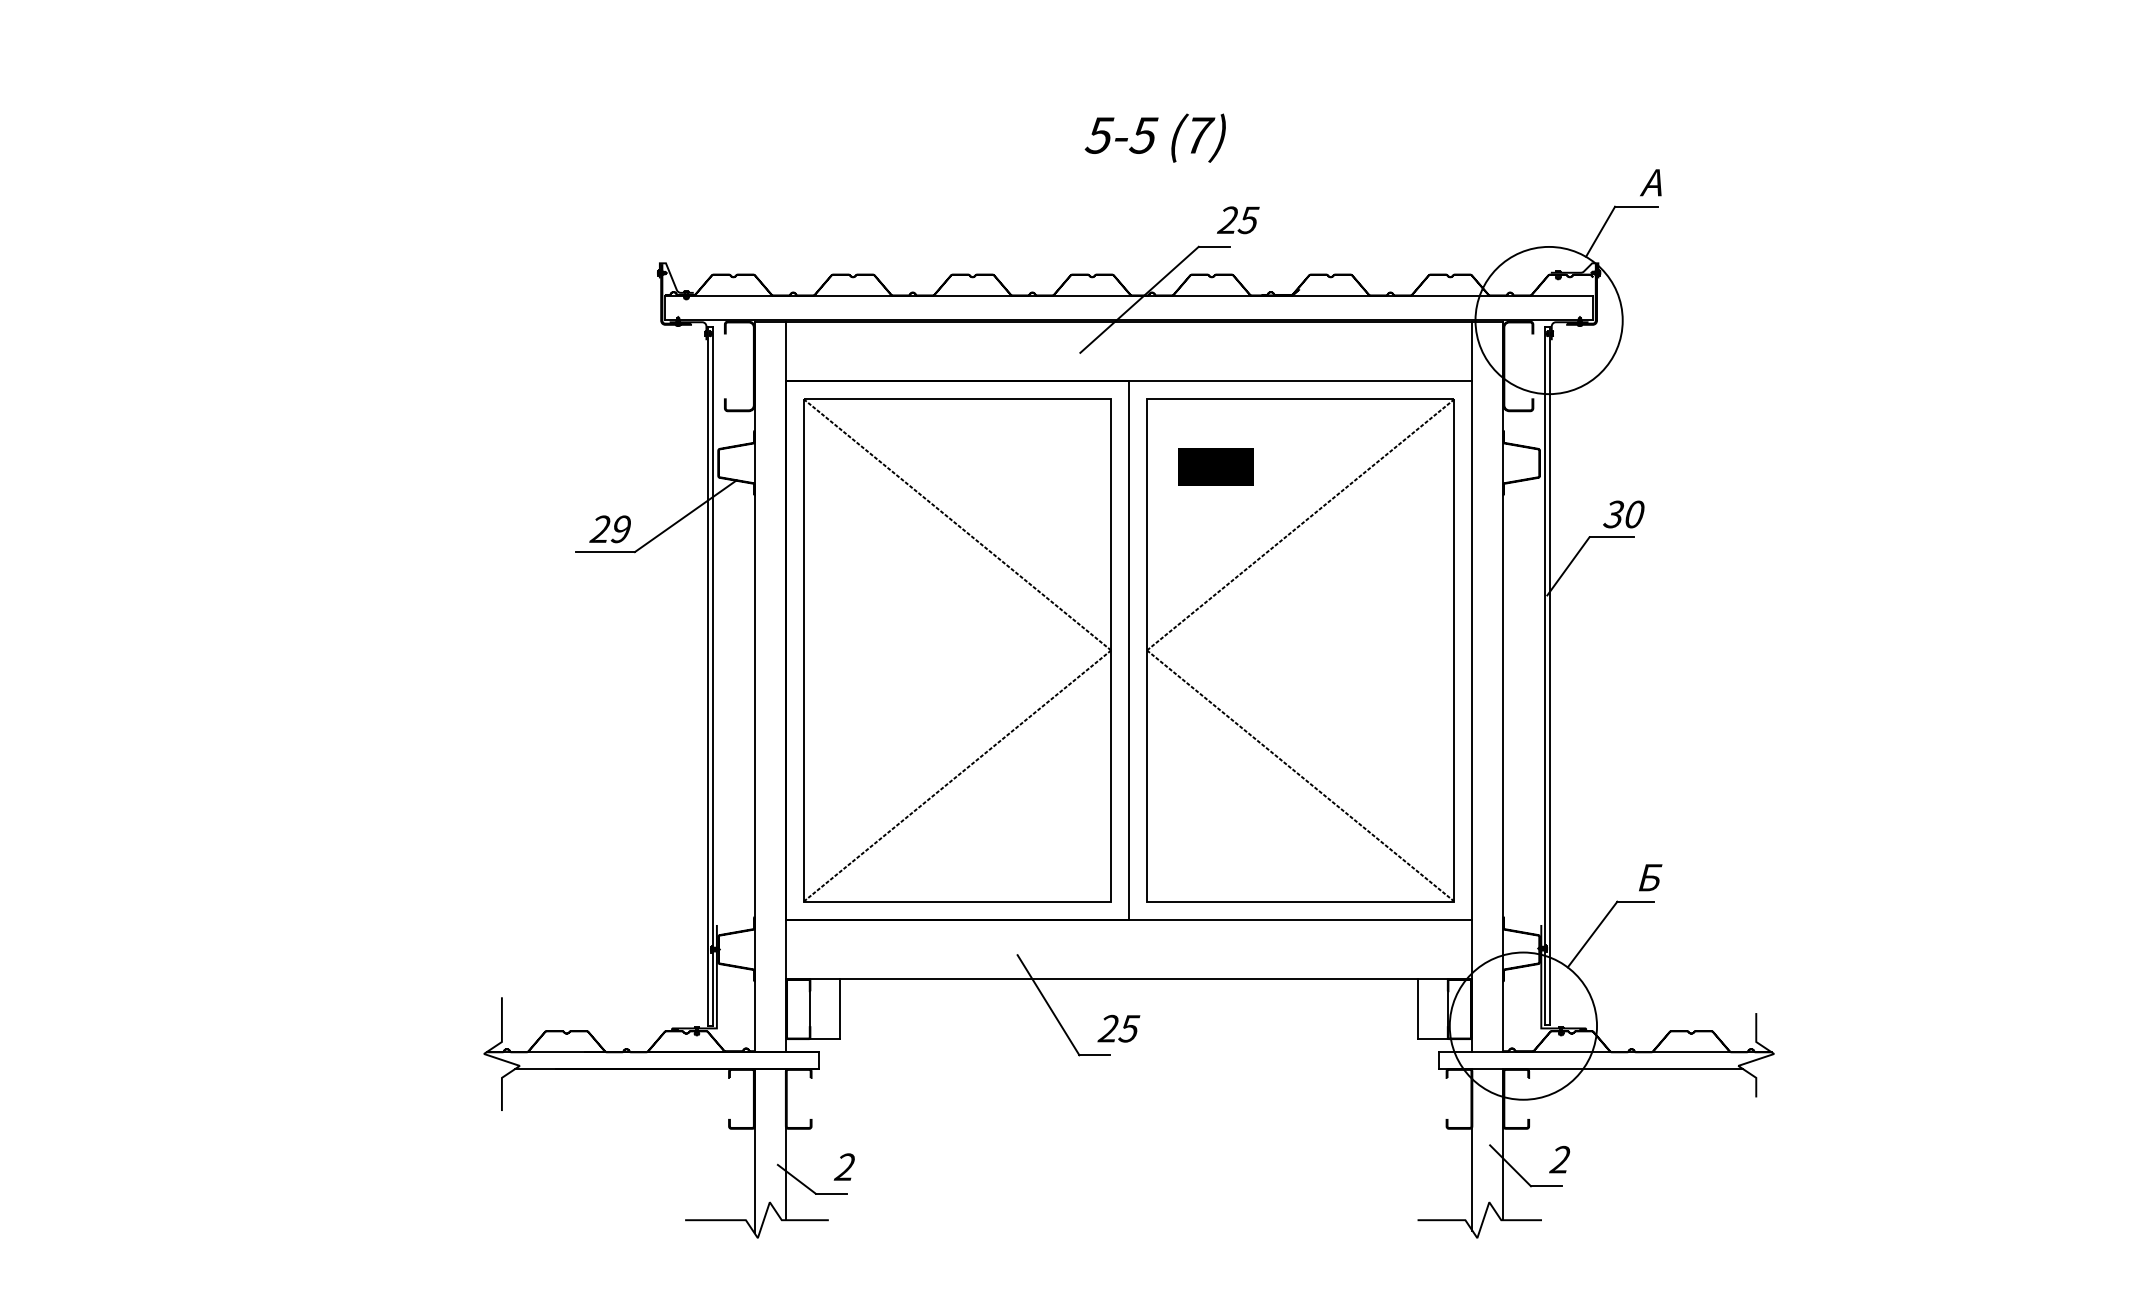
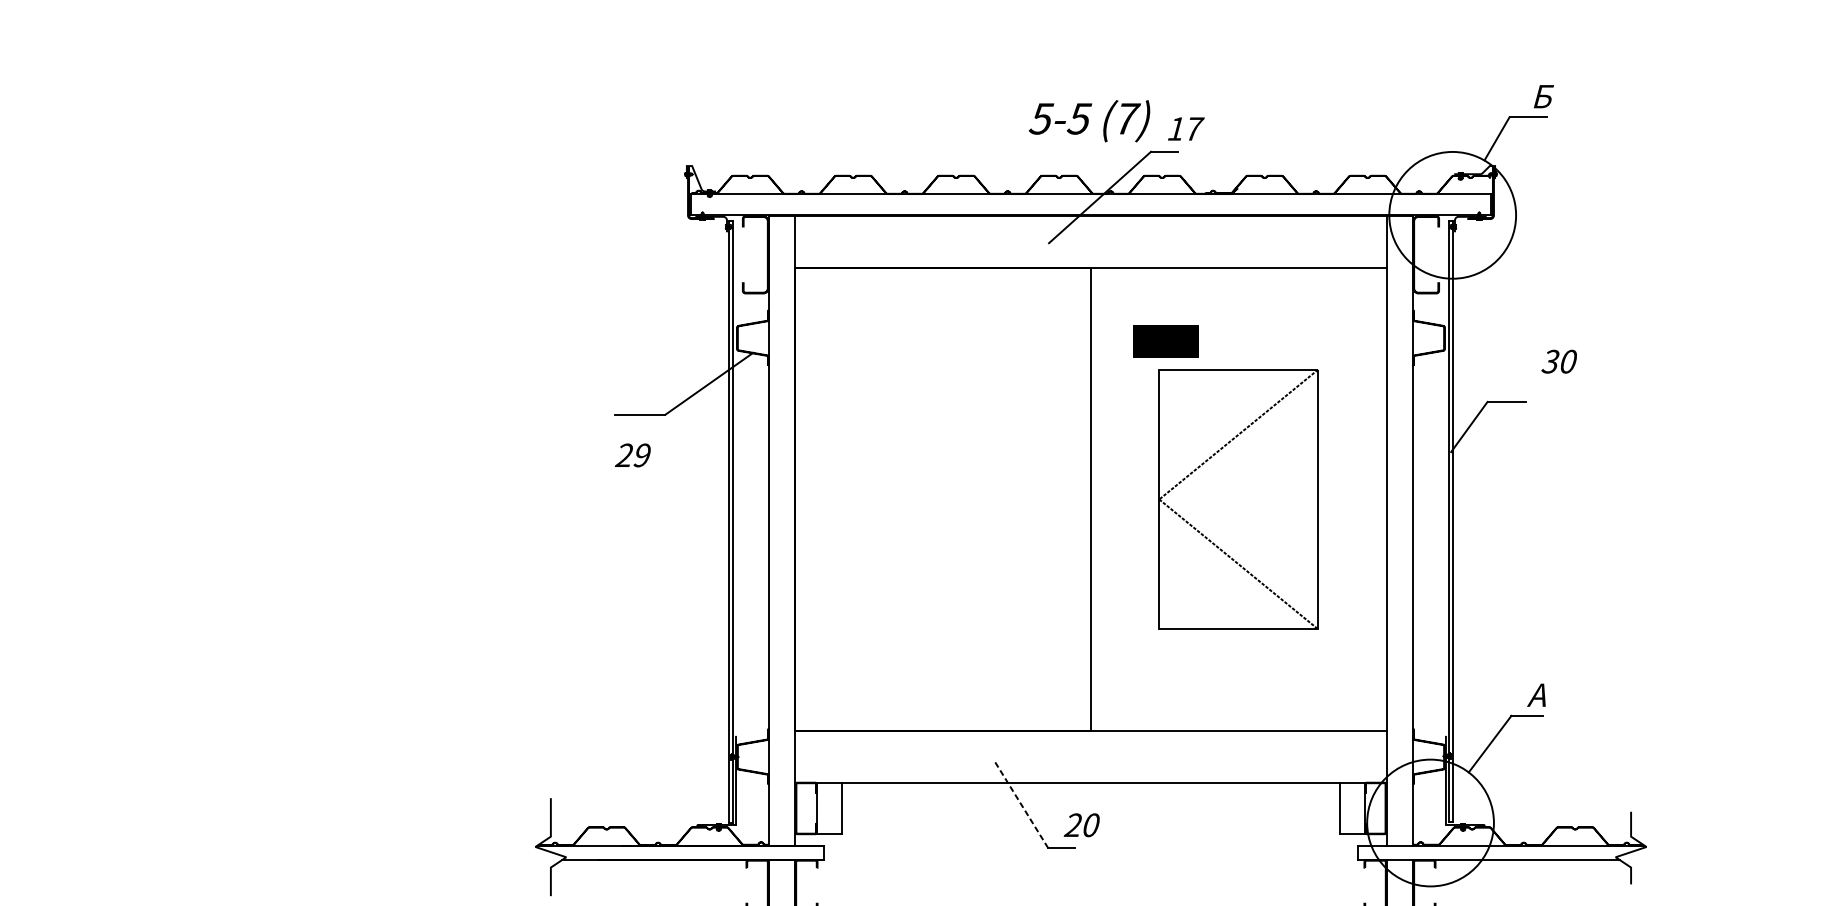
text: (1154, 137) -> (1088, 120), moved
text: (1653, 182) -> (1542, 96), А -> Б
text: (1239, 220) -> (1186, 129), 25 -> 17
text: (1623, 514) -> (1558, 361), moved
text: (609, 529) -> (632, 455), moved
part: (957, 650) -> (943, 499), removed
part: (1300, 650) -> (1238, 499), size x0.6
text: (1648, 877) -> (1538, 695), Б -> А
line: (1048, 1005) -> (1021, 805), solid -> dashed
text: (1129, 1028) -> (1091, 825), 25 -> 20

